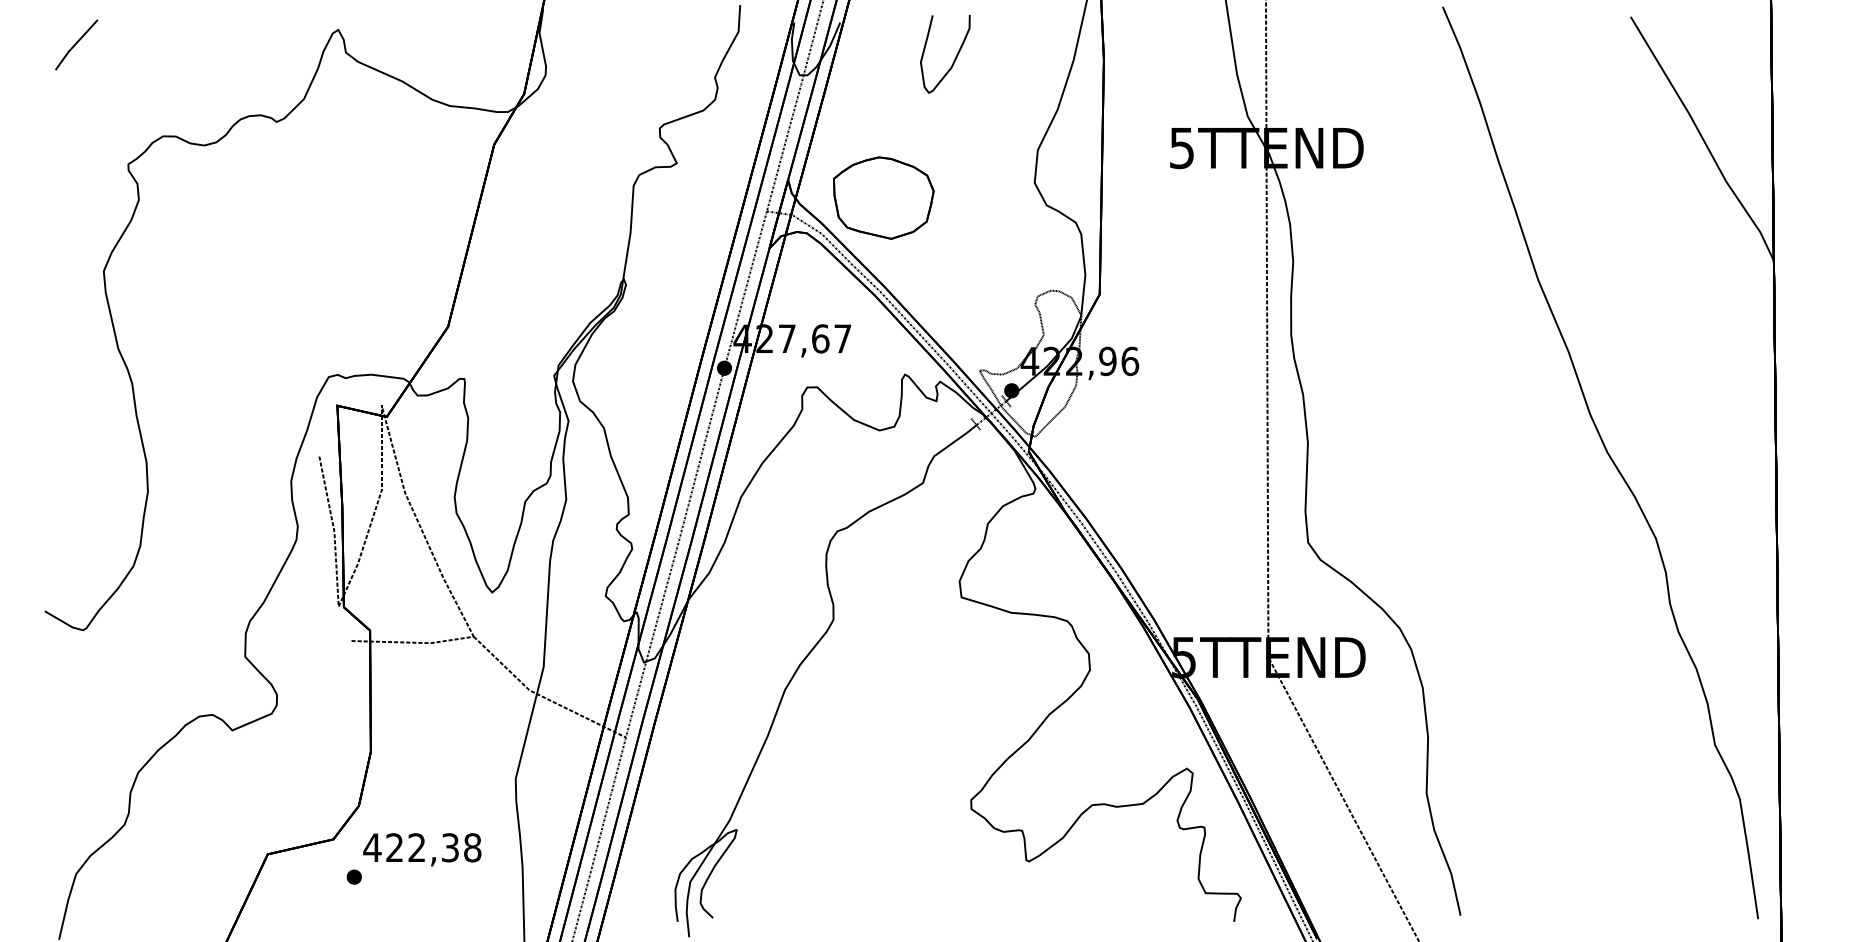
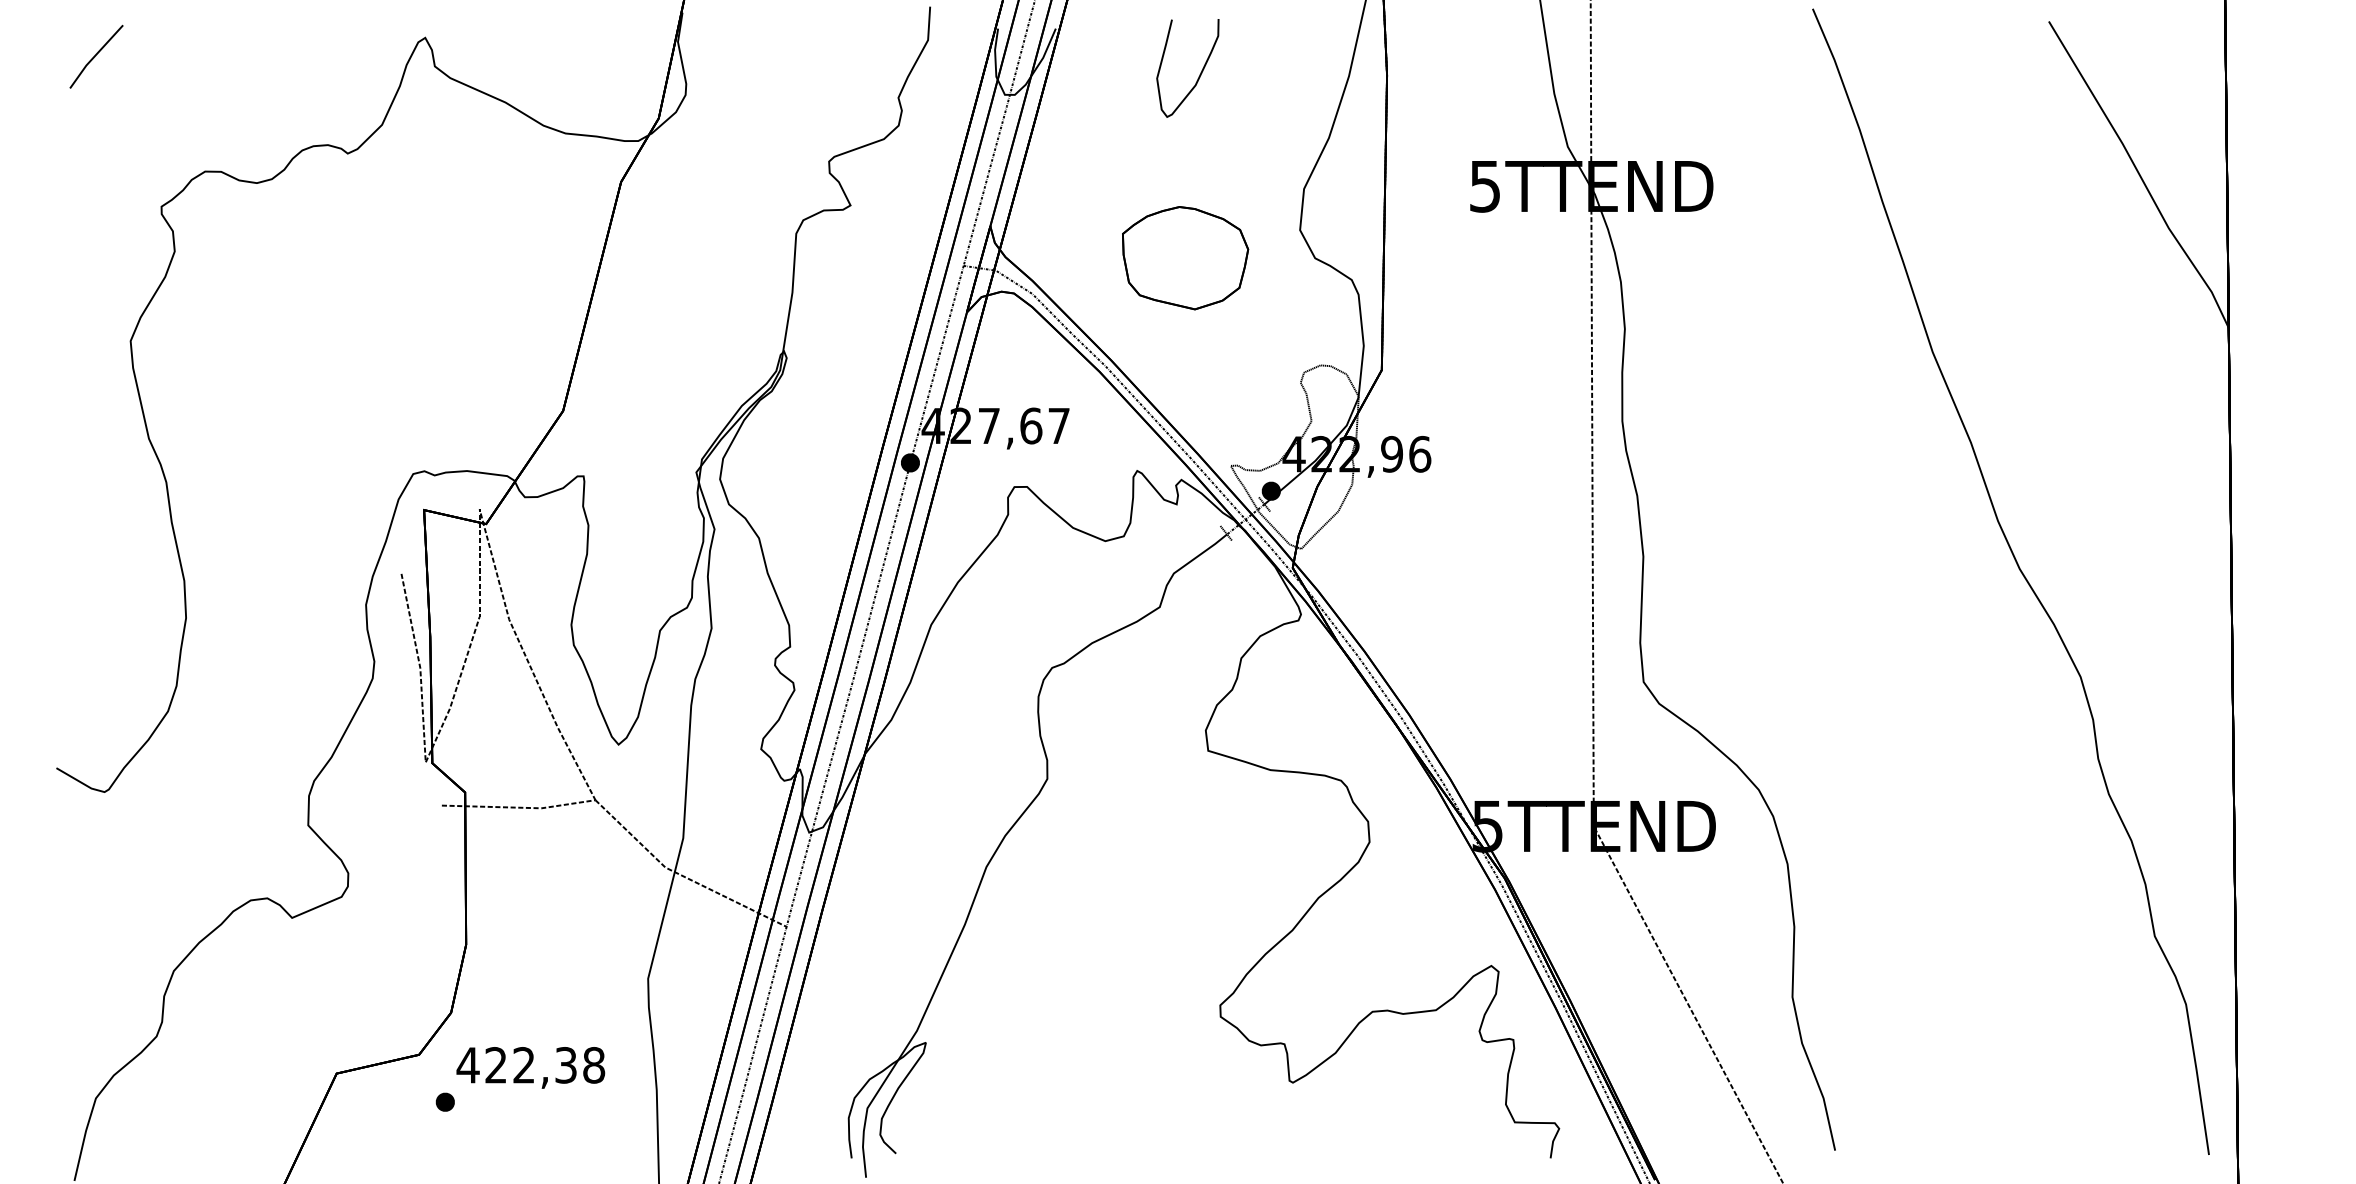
part: (883, 198) -> (1185, 258), moved

